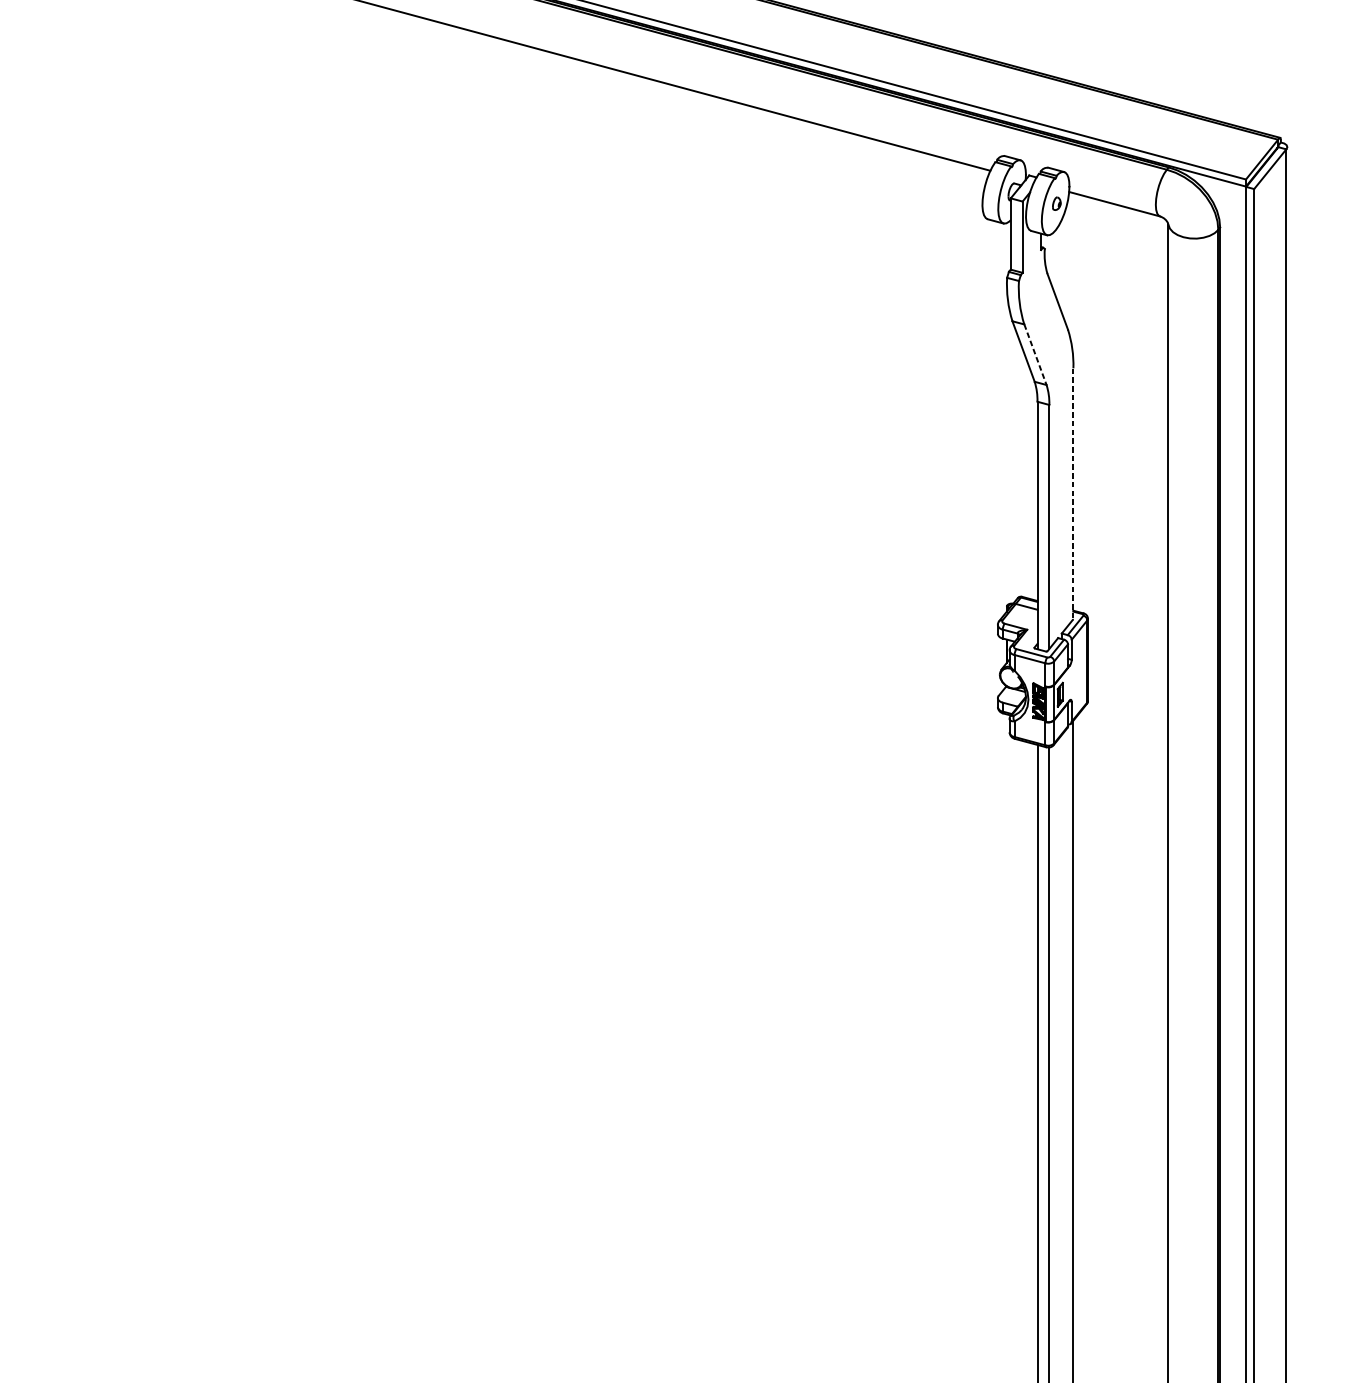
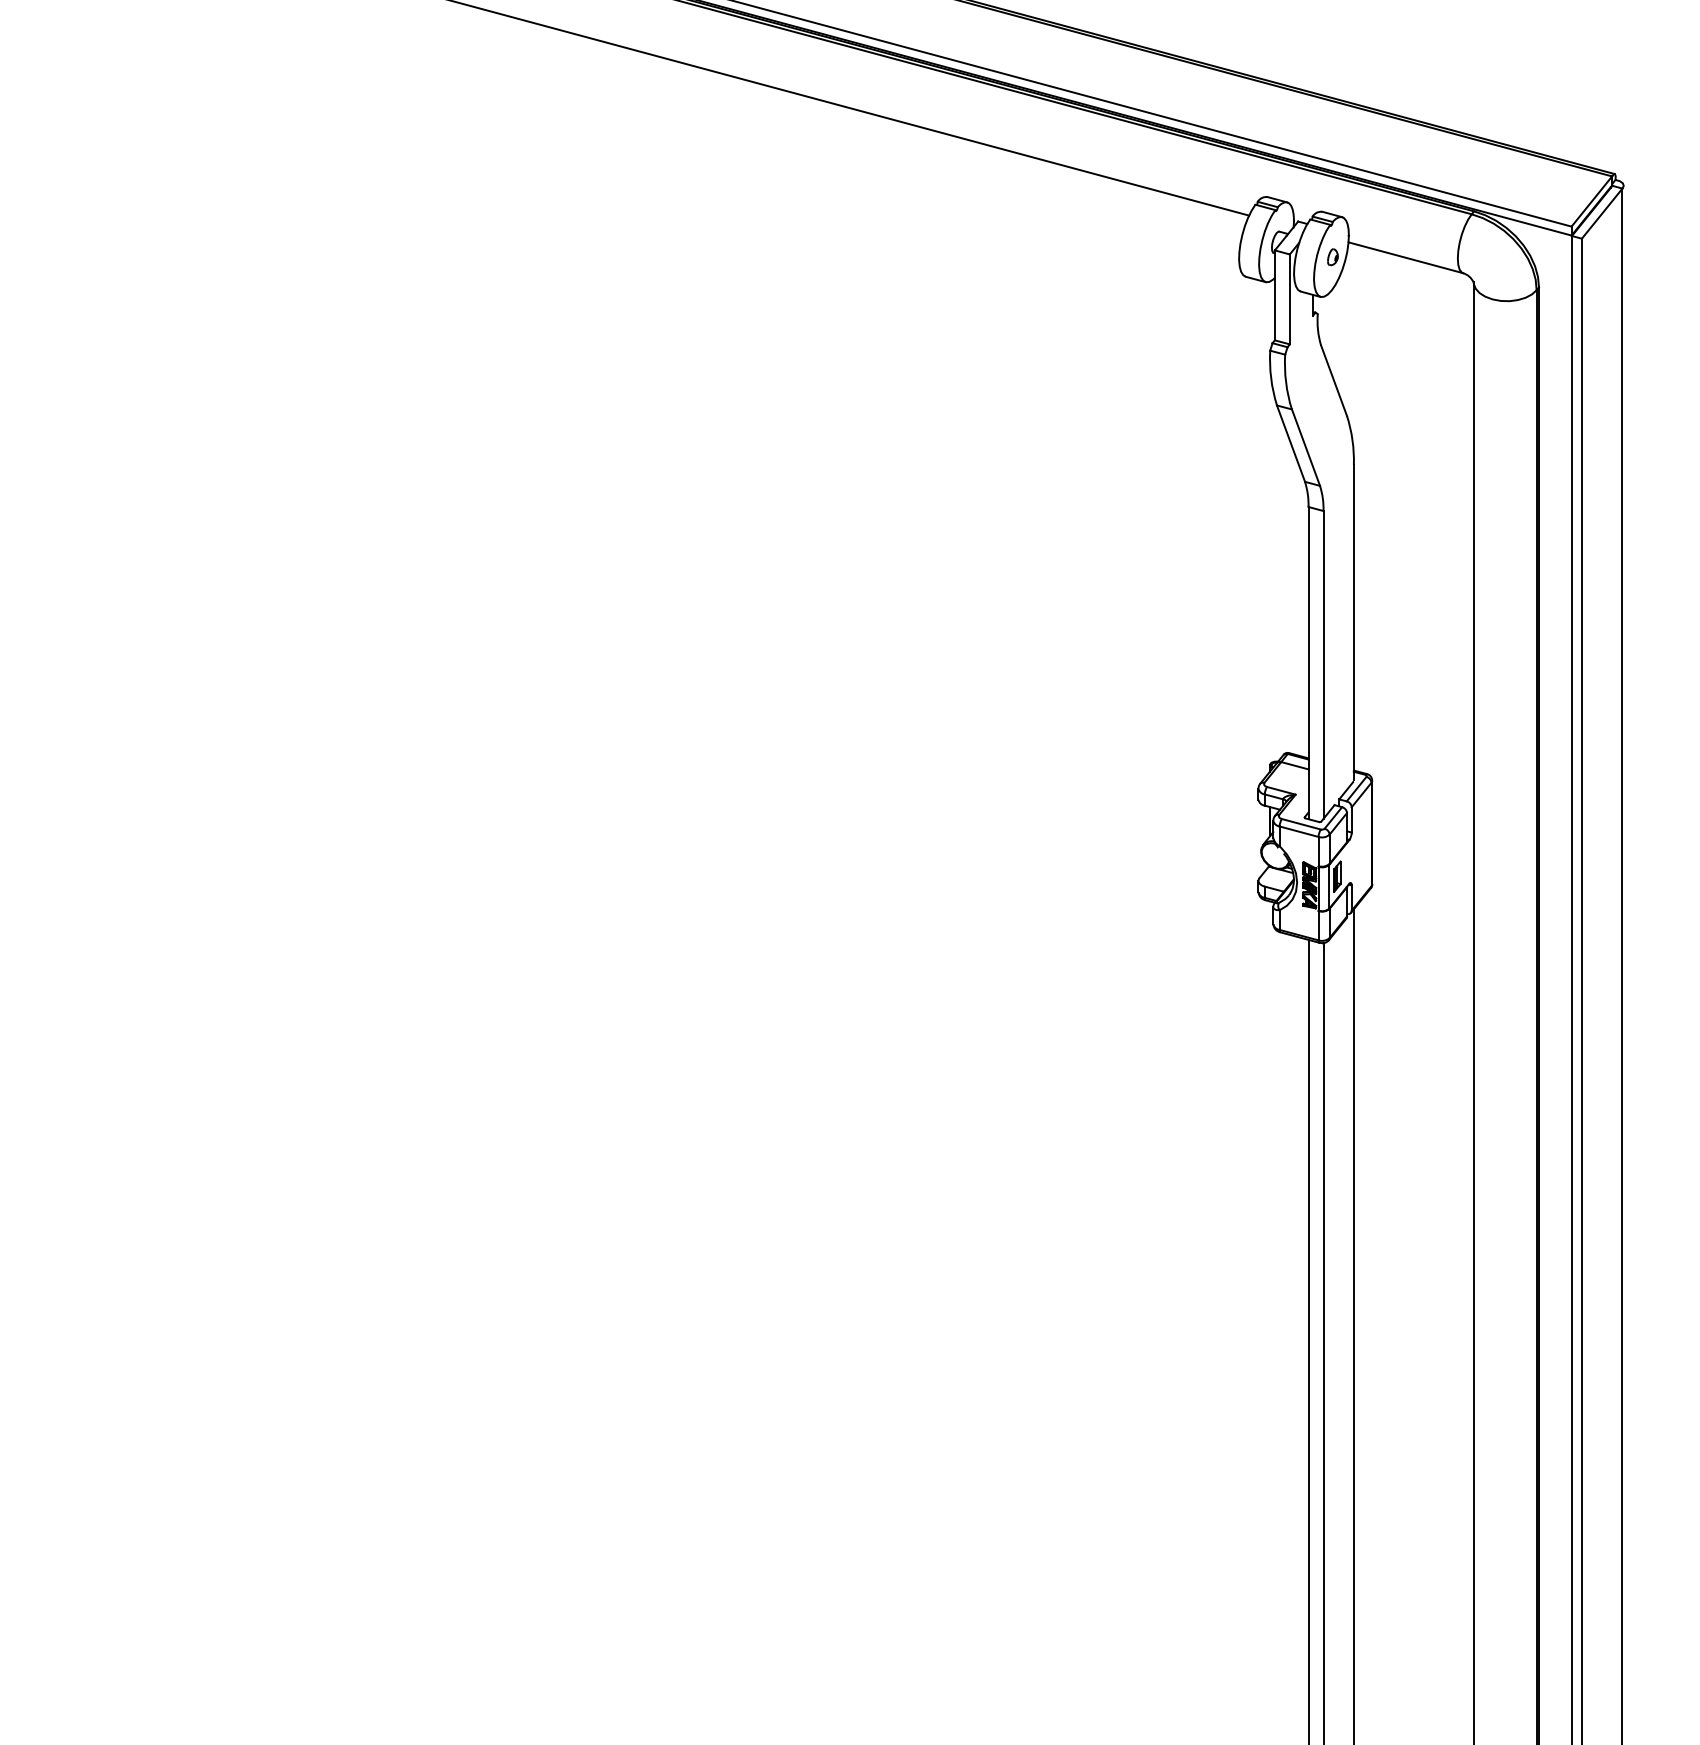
line: (1035, 354) -> (1306, 447), dashed -> solid
line: (1073, 493) -> (1353, 622), dashed -> solid

